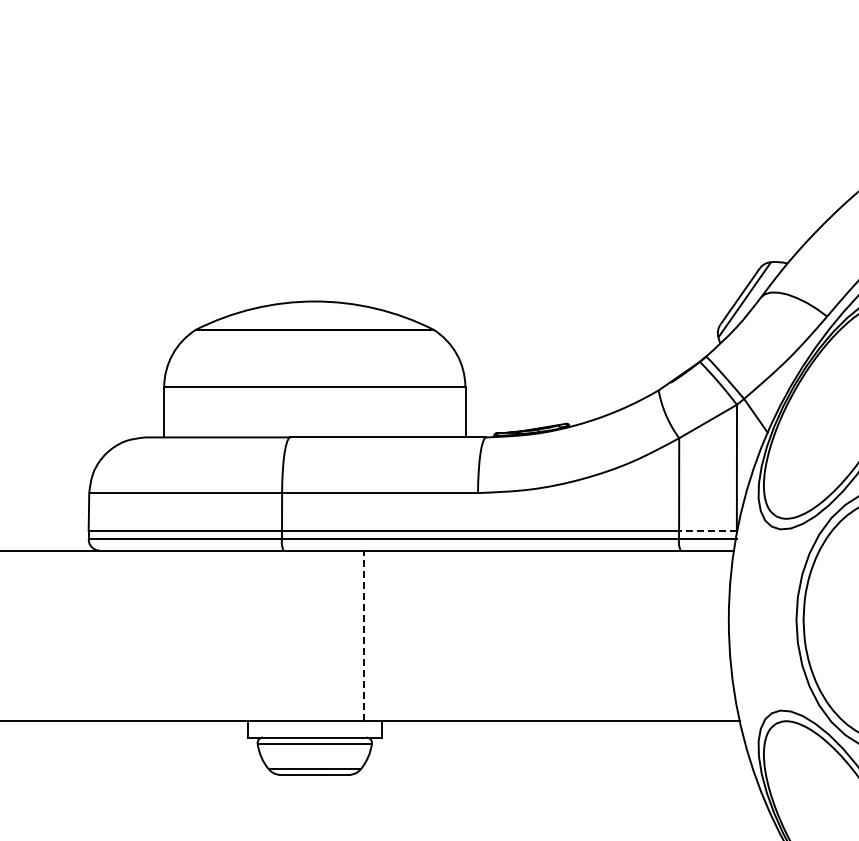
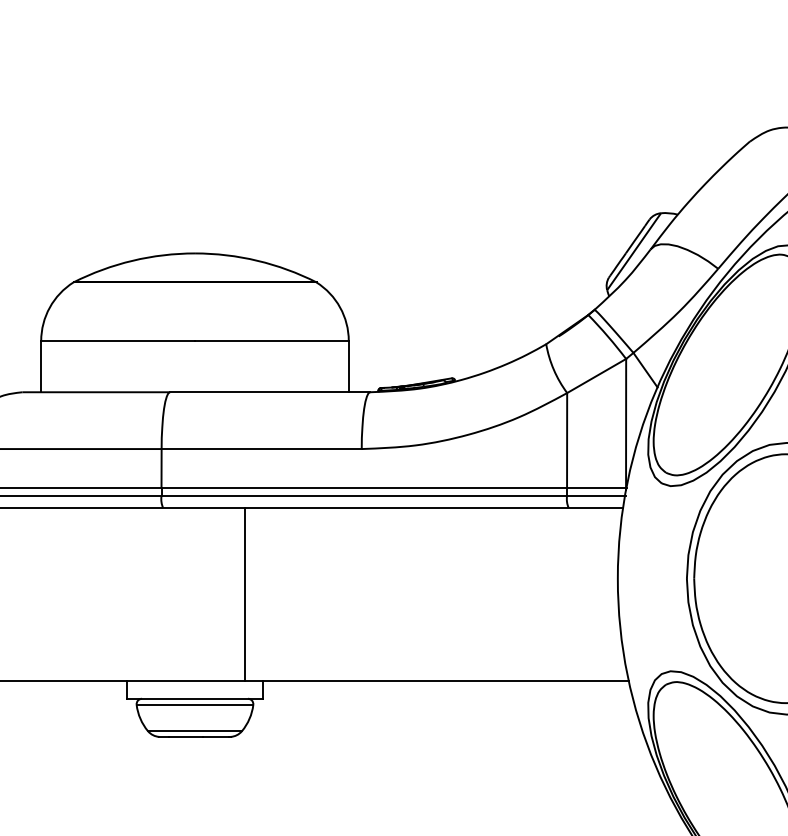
line: (707, 530) -> (596, 487), dashed -> solid
line: (364, 635) -> (245, 594), dashed -> solid

